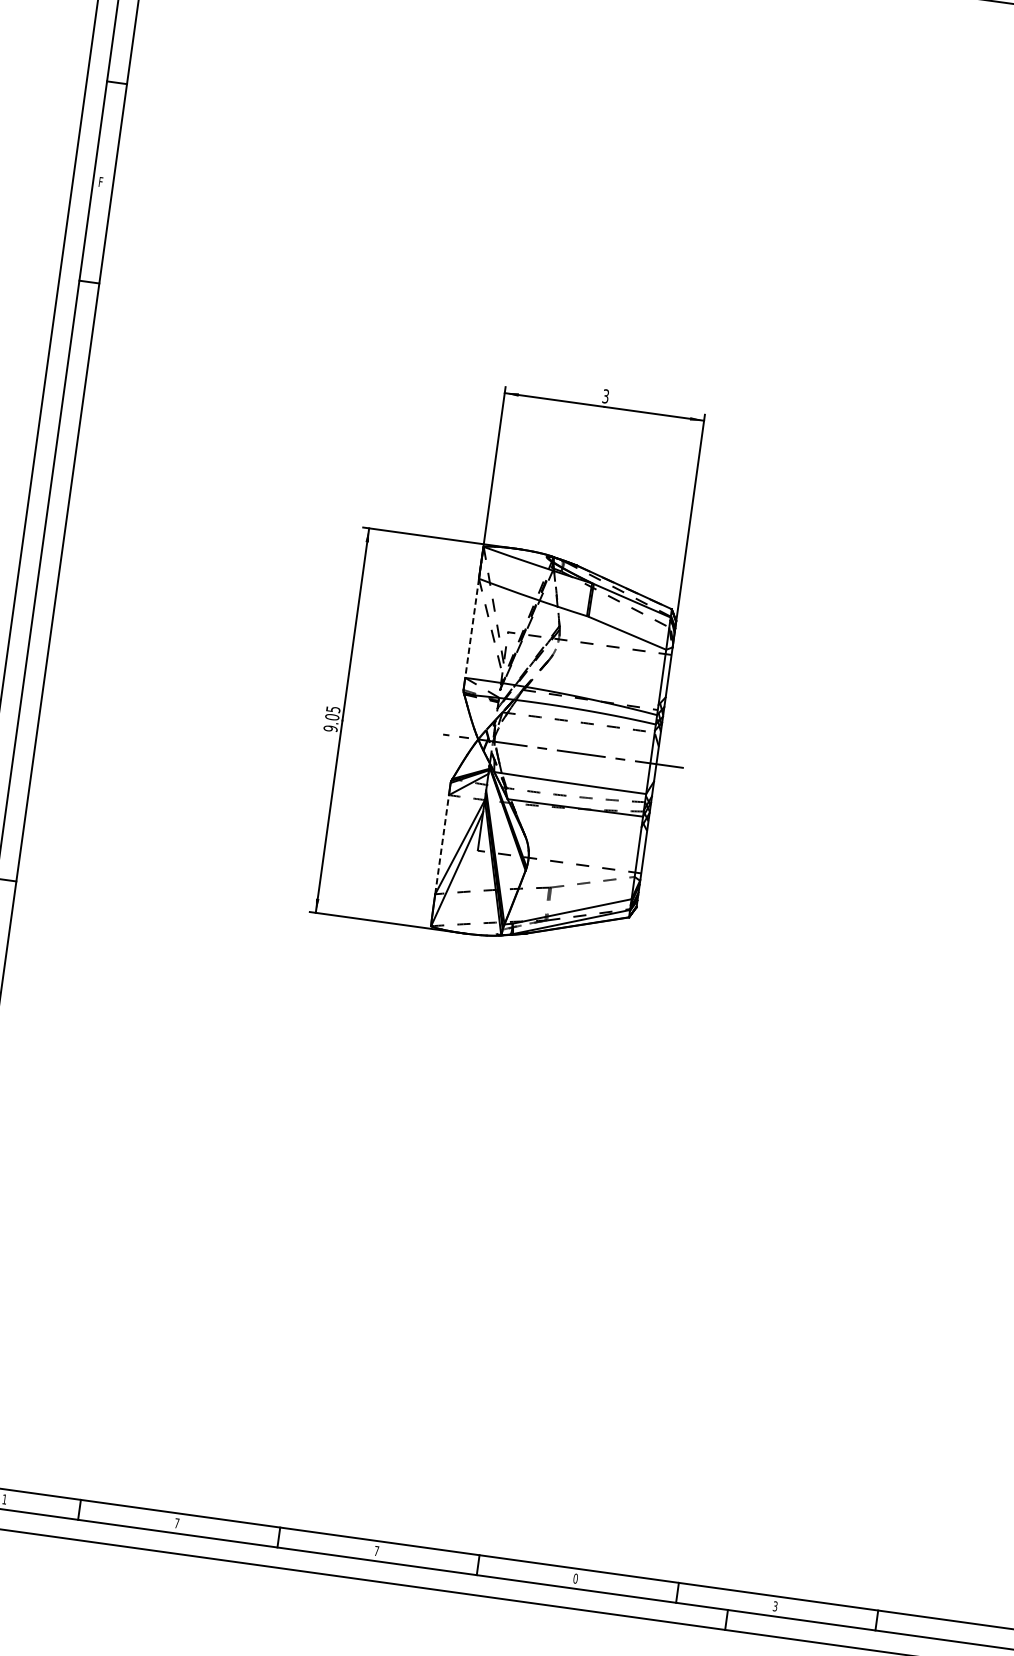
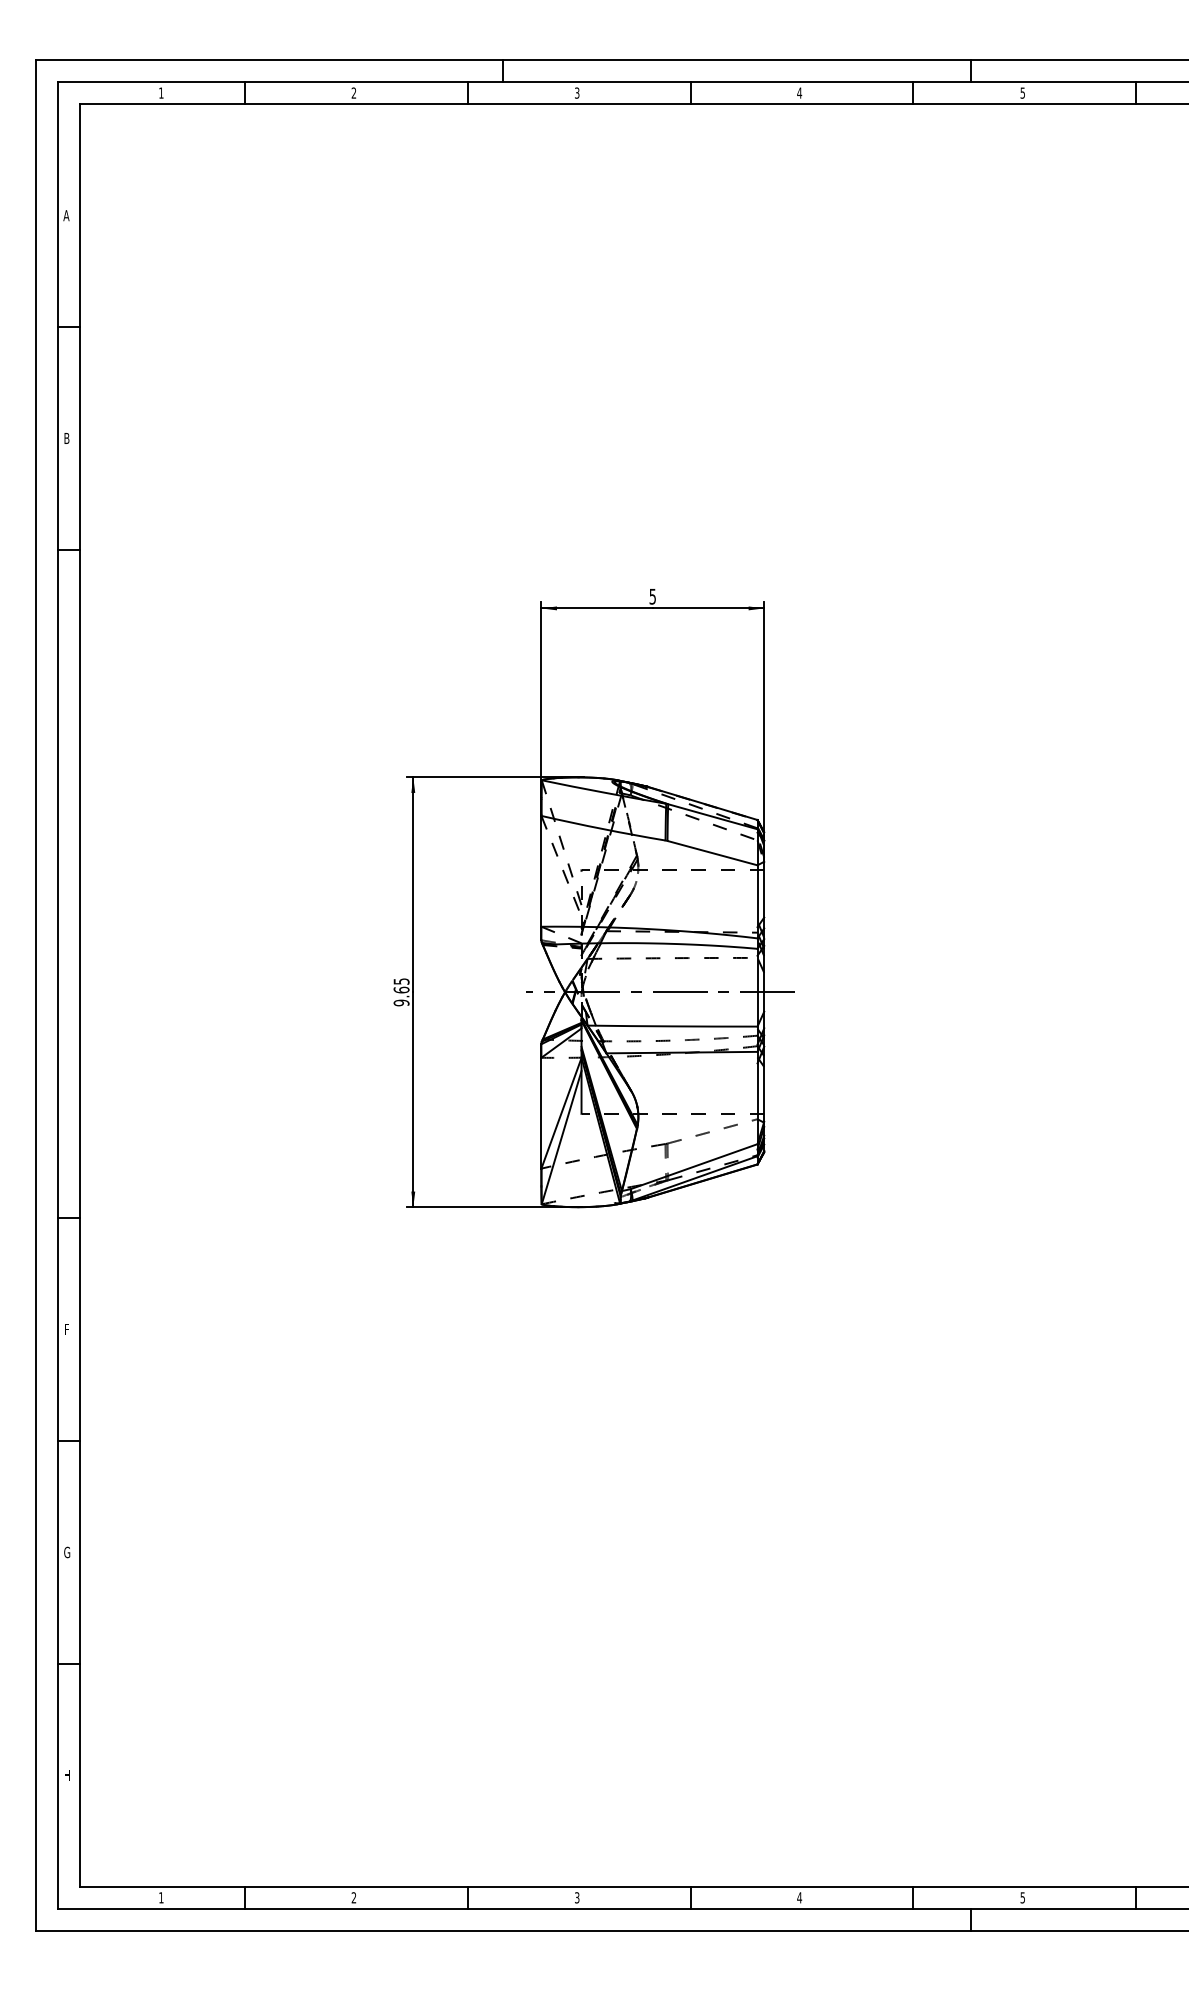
text: (100, 182) -> (66, 438), F -> B
text: (605, 395) -> (652, 595), 3 -> 5
line: (472, 628) -> (541, 871), dashed -> solid
text: (332, 716) -> (401, 989), 9.05 -> 9.65
line: (442, 844) -> (541, 1112), dashed -> solid
text: (176, 1523) -> (353, 1897), 7 -> 2
text: (377, 1550) -> (577, 1897), 7 -> 3
text: (575, 1578) -> (799, 1897), 0 -> 4
text: (775, 1606) -> (1022, 1897), 3 -> 5

